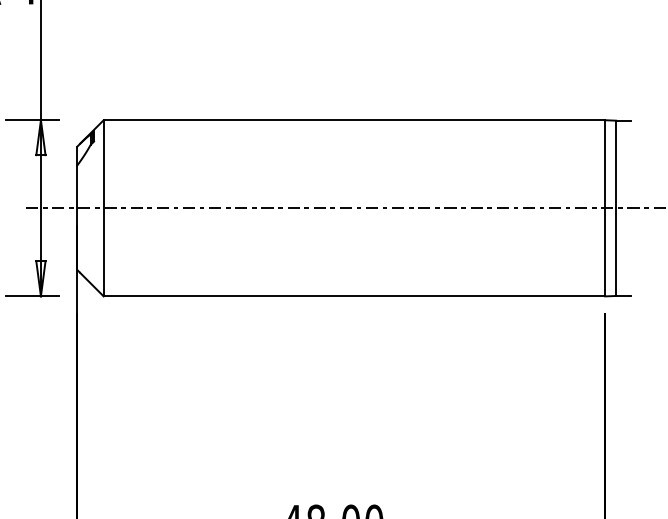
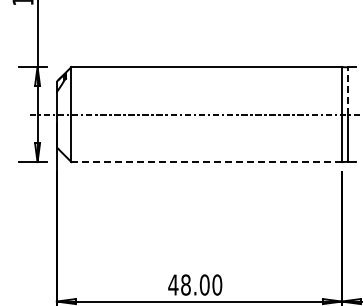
line: (615, 163) -> (347, 90), solid -> dashed
line: (356, 297) -> (207, 162), solid -> dashed

